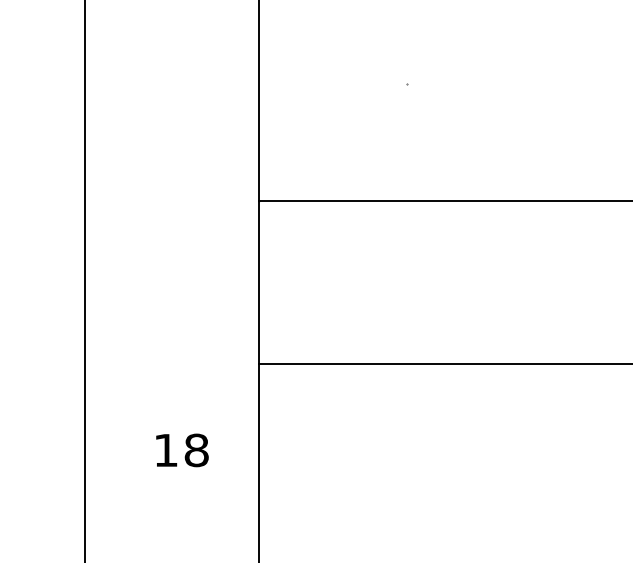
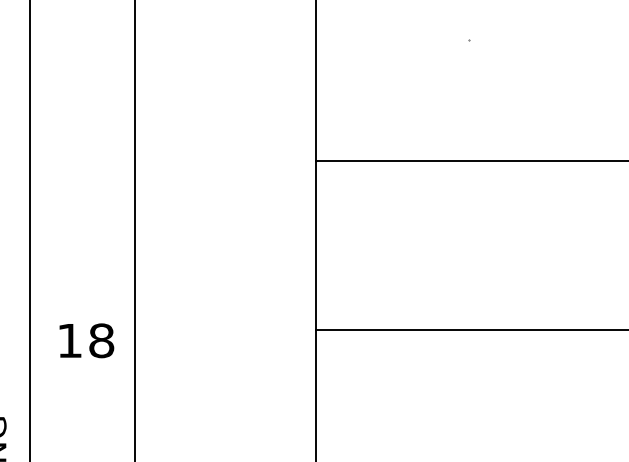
text: (182, 450) -> (86, 340), moved

